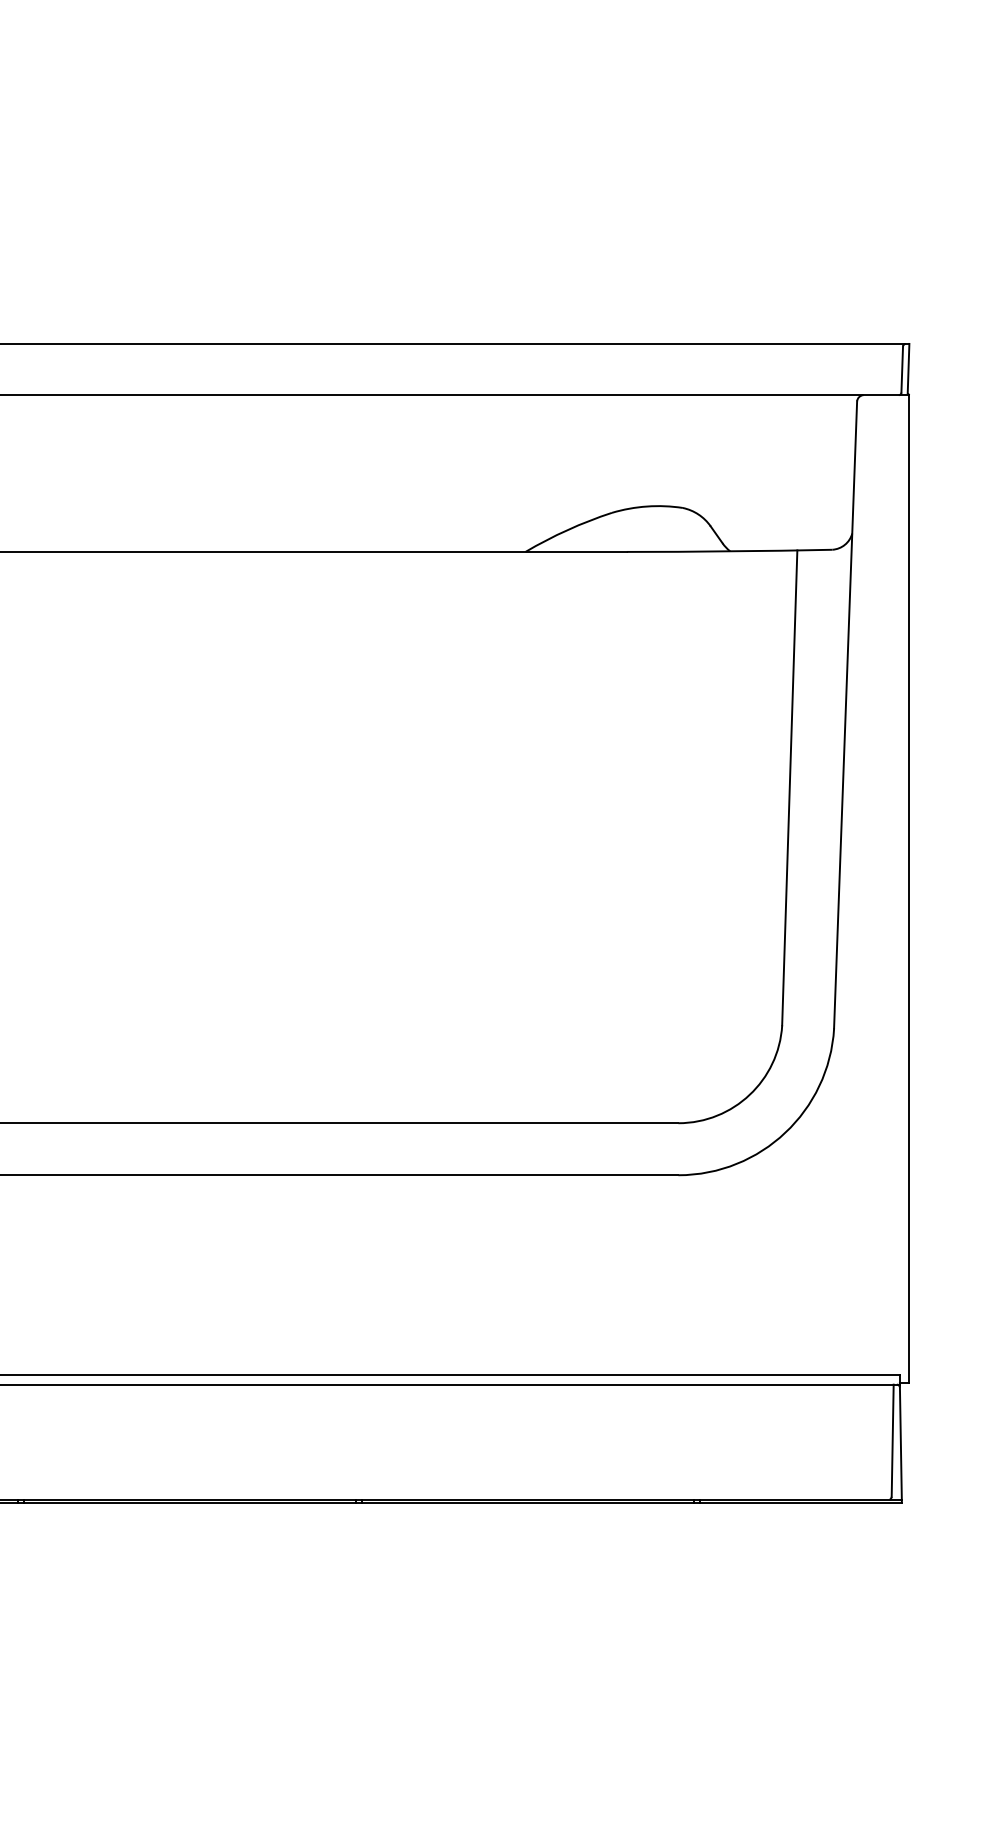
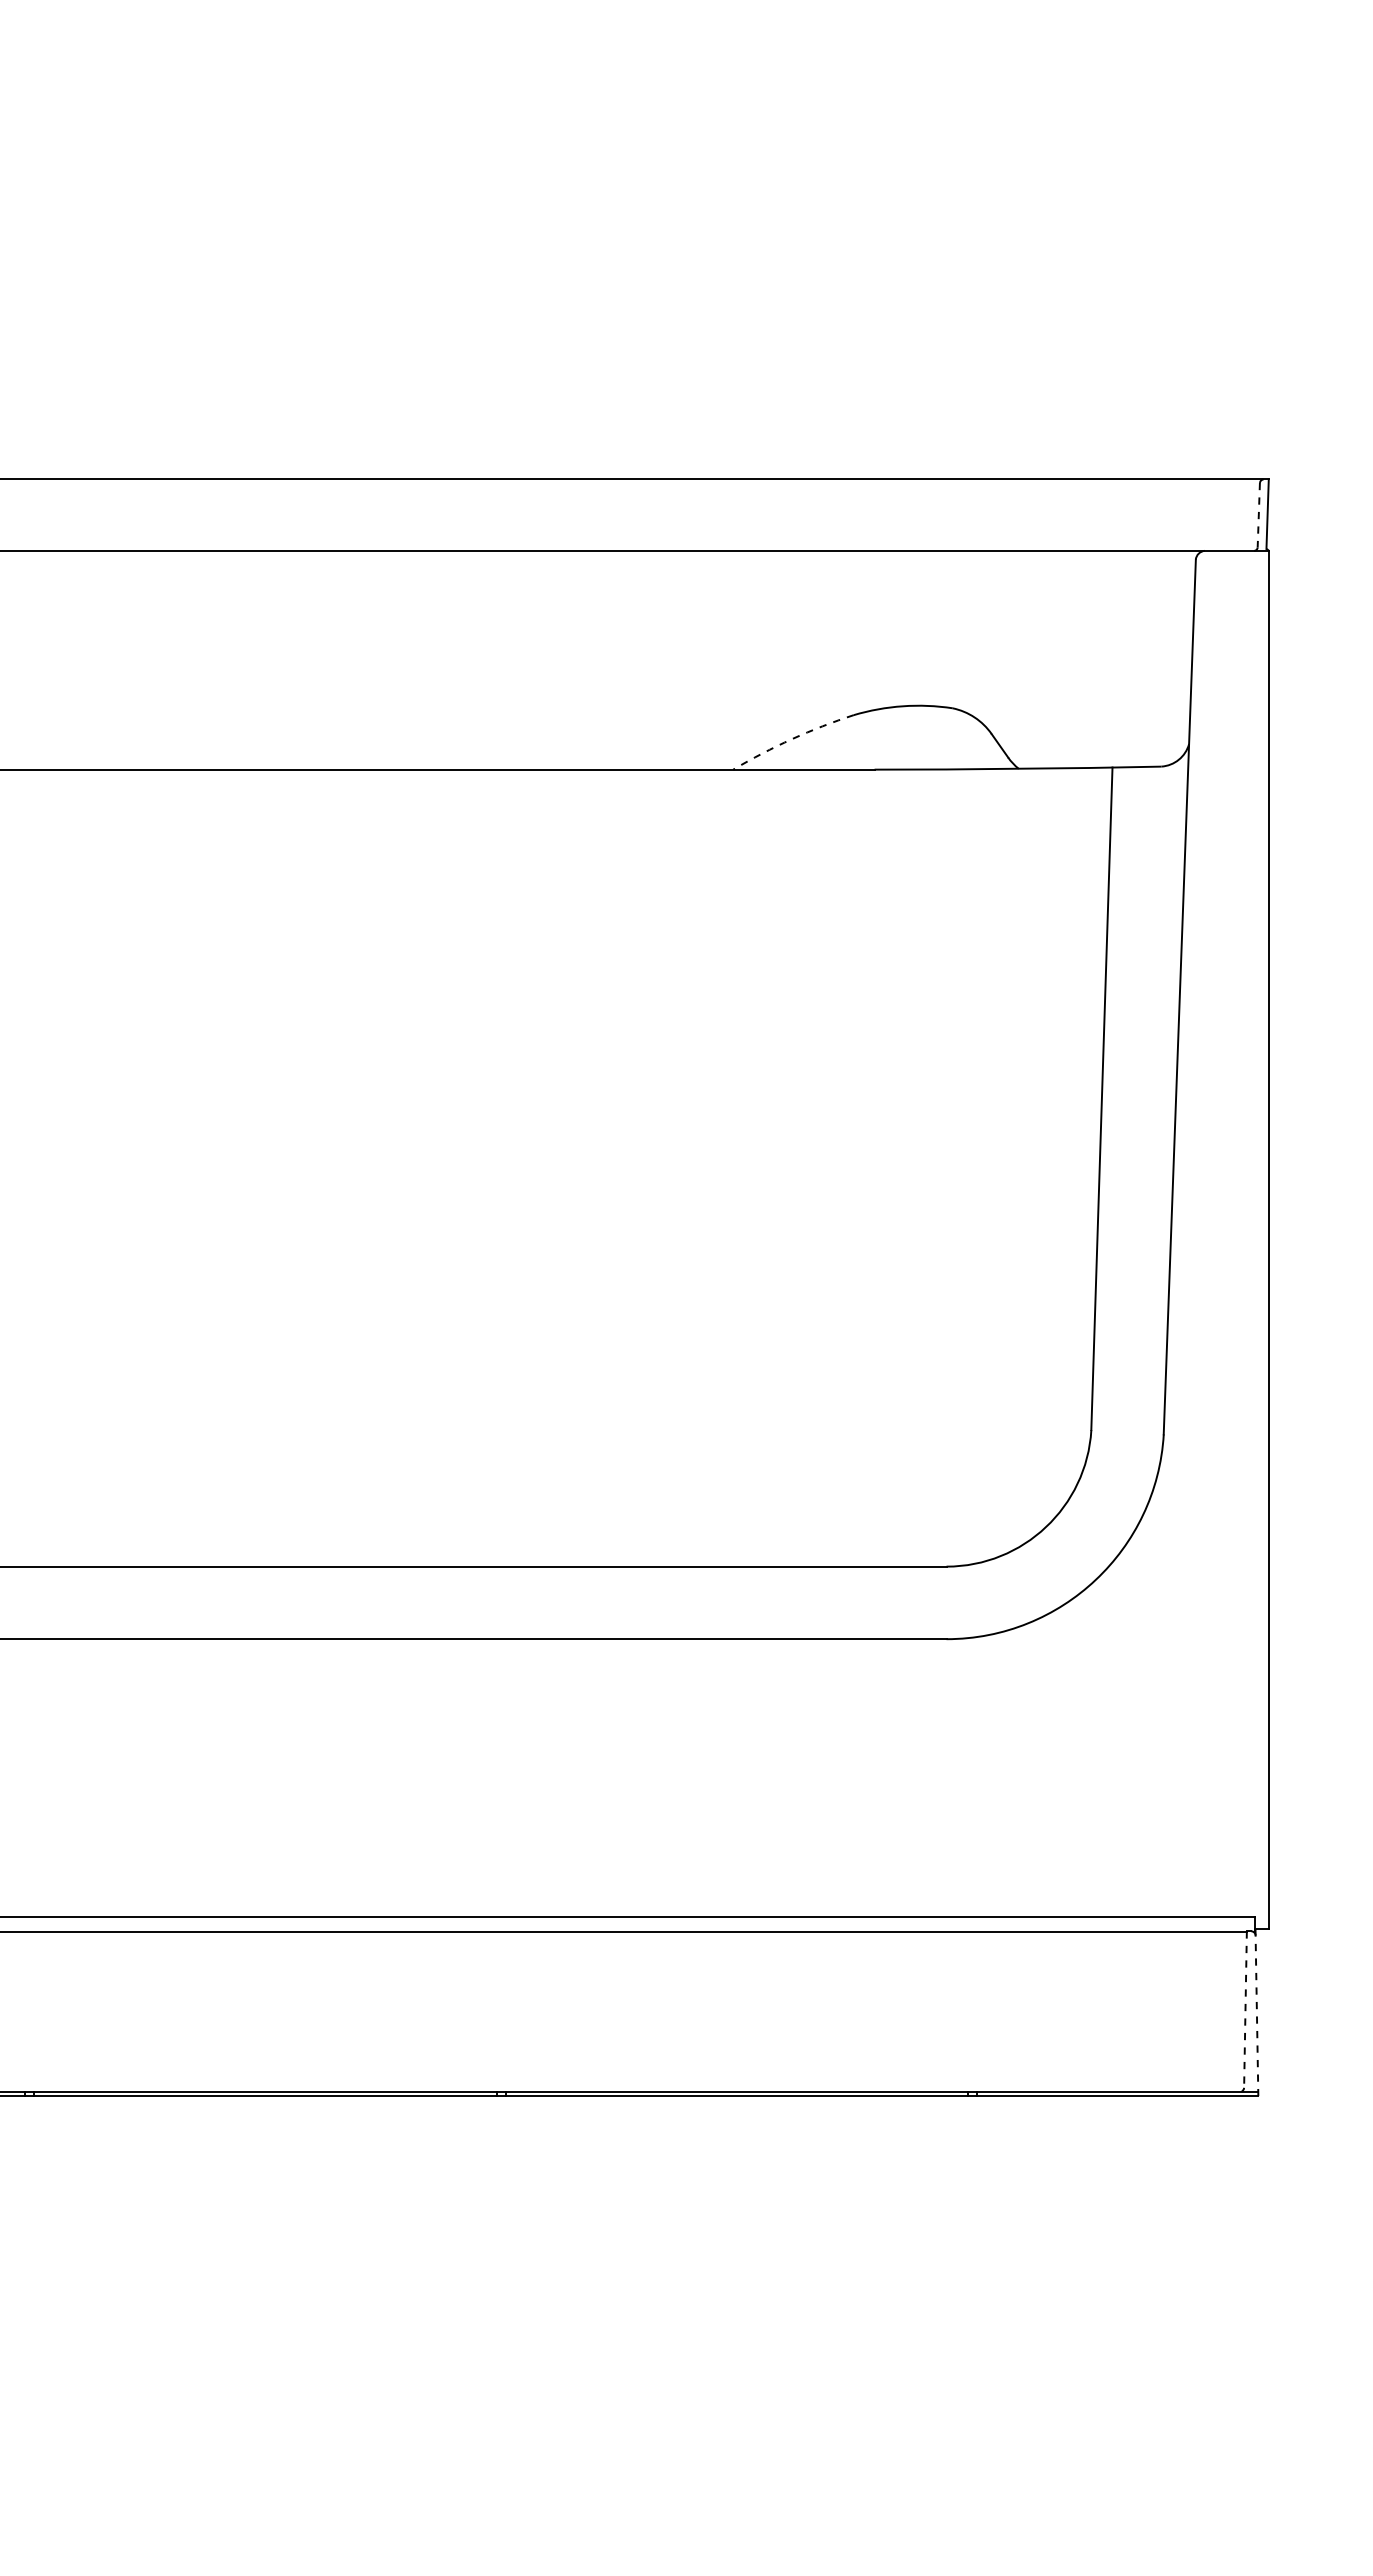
line: (902, 369) -> (1258, 515), solid -> dashed
arc: (567, 530) -> (792, 739), solid -> dashed
line: (892, 1441) -> (1245, 2010), solid -> dashed
line: (900, 1443) -> (1256, 2013), solid -> dashed

